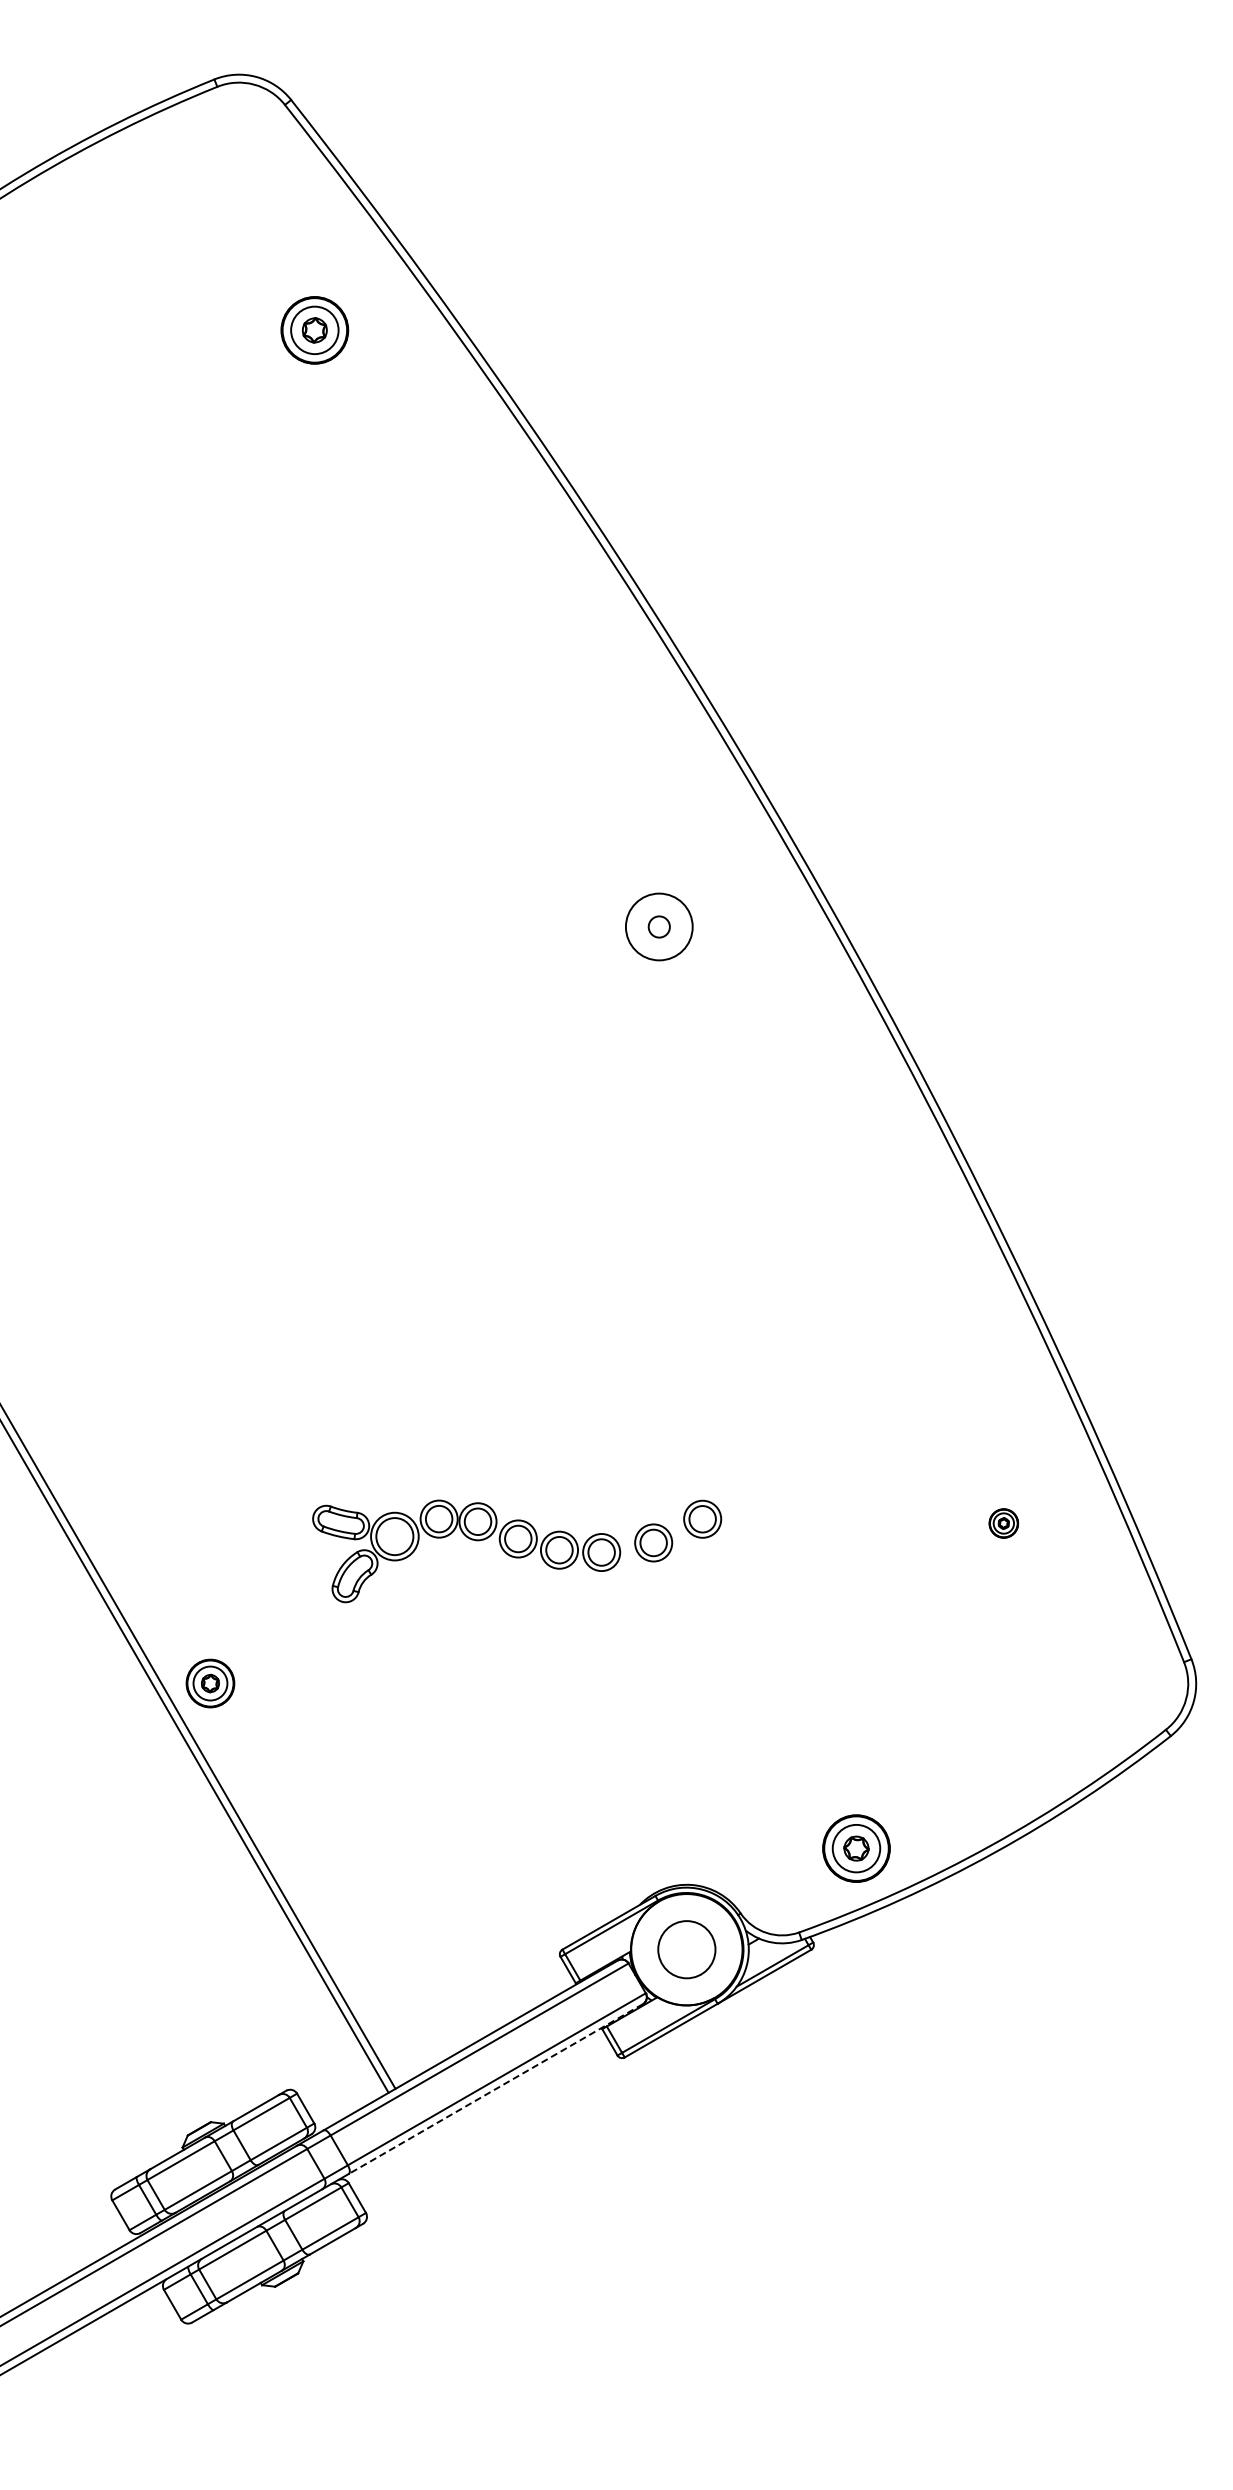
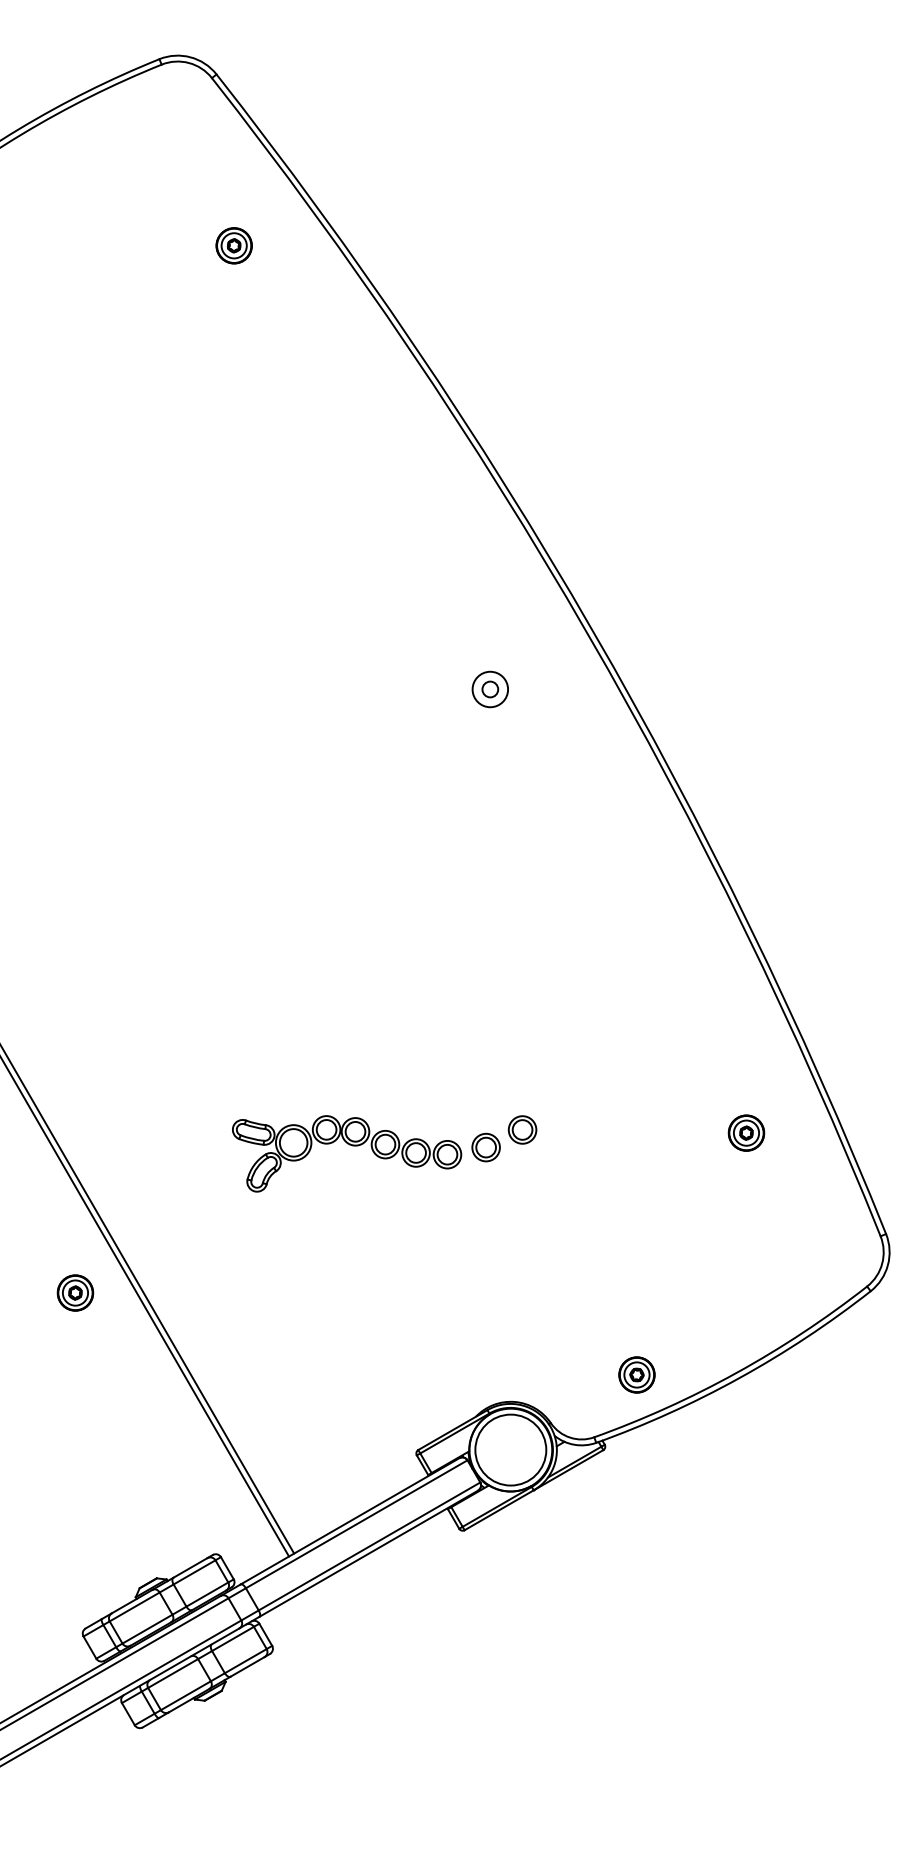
part: (314, 330) -> (233, 245), size x0.71
circle: (659, 926) -> (490, 689), size x0.71
part: (1003, 1523) -> (746, 1133), size x1.67
part: (210, 1683) -> (75, 1293), moved
part: (856, 1848) -> (636, 1374), size x0.71
circle: (686, 1949) -> (510, 1449), size x1.67
line: (495, 2089) -> (368, 1554), dashed -> solid

